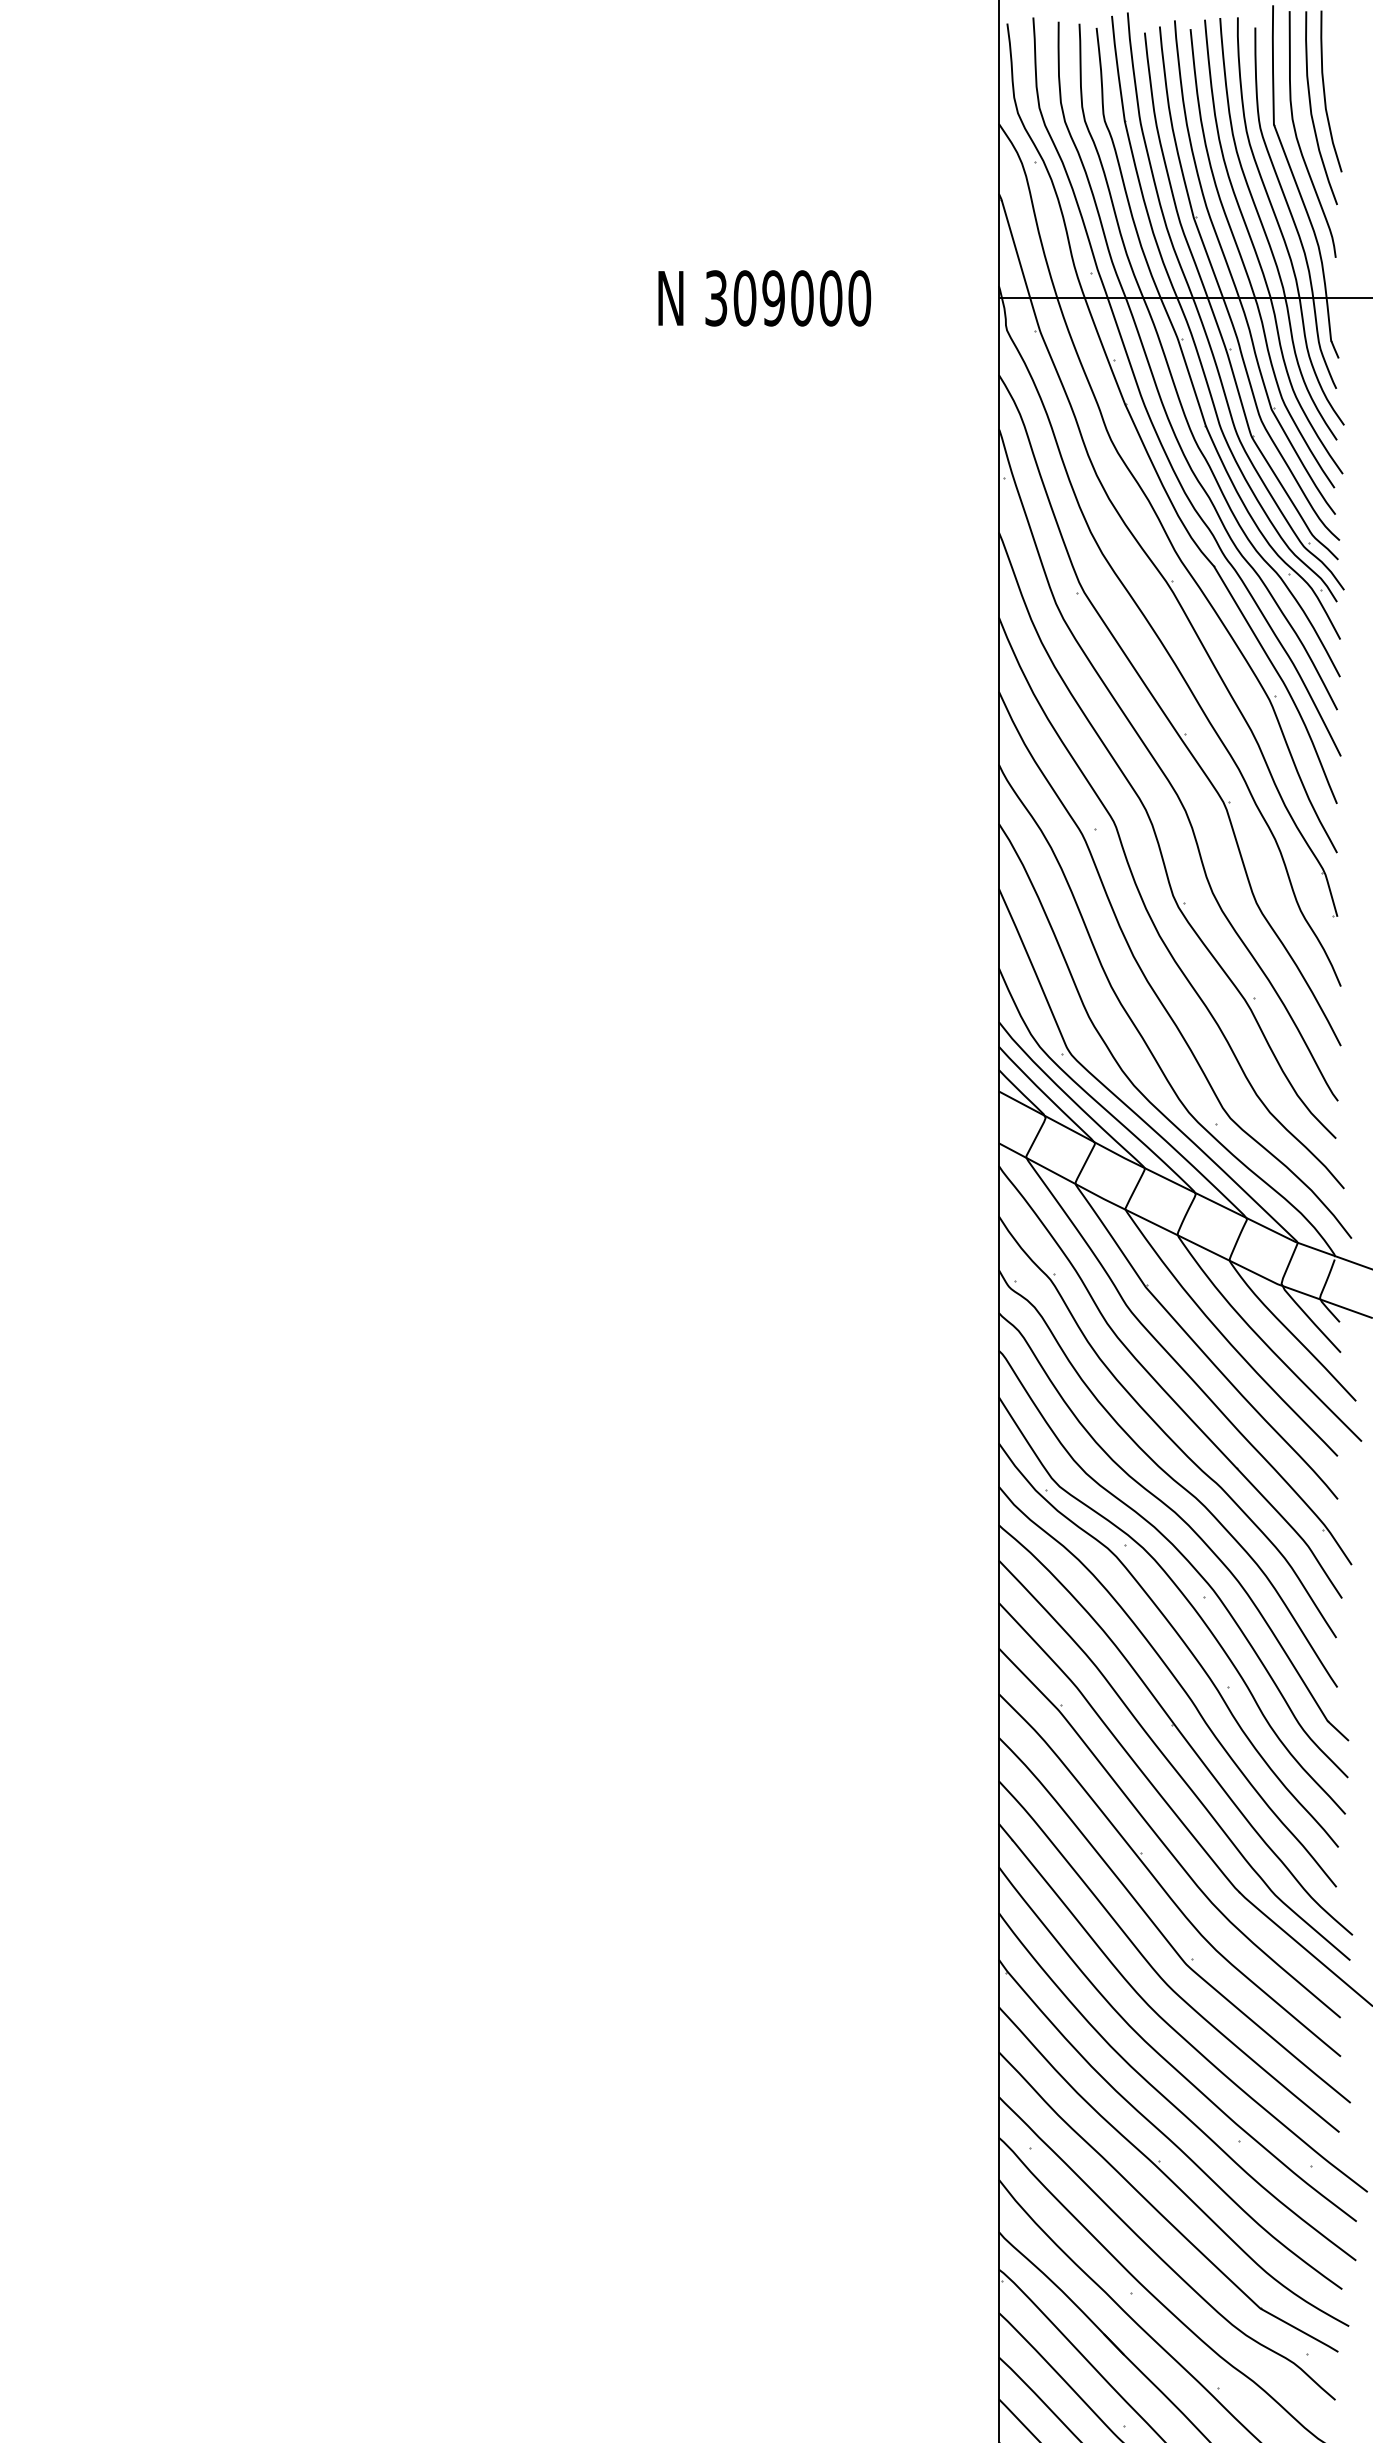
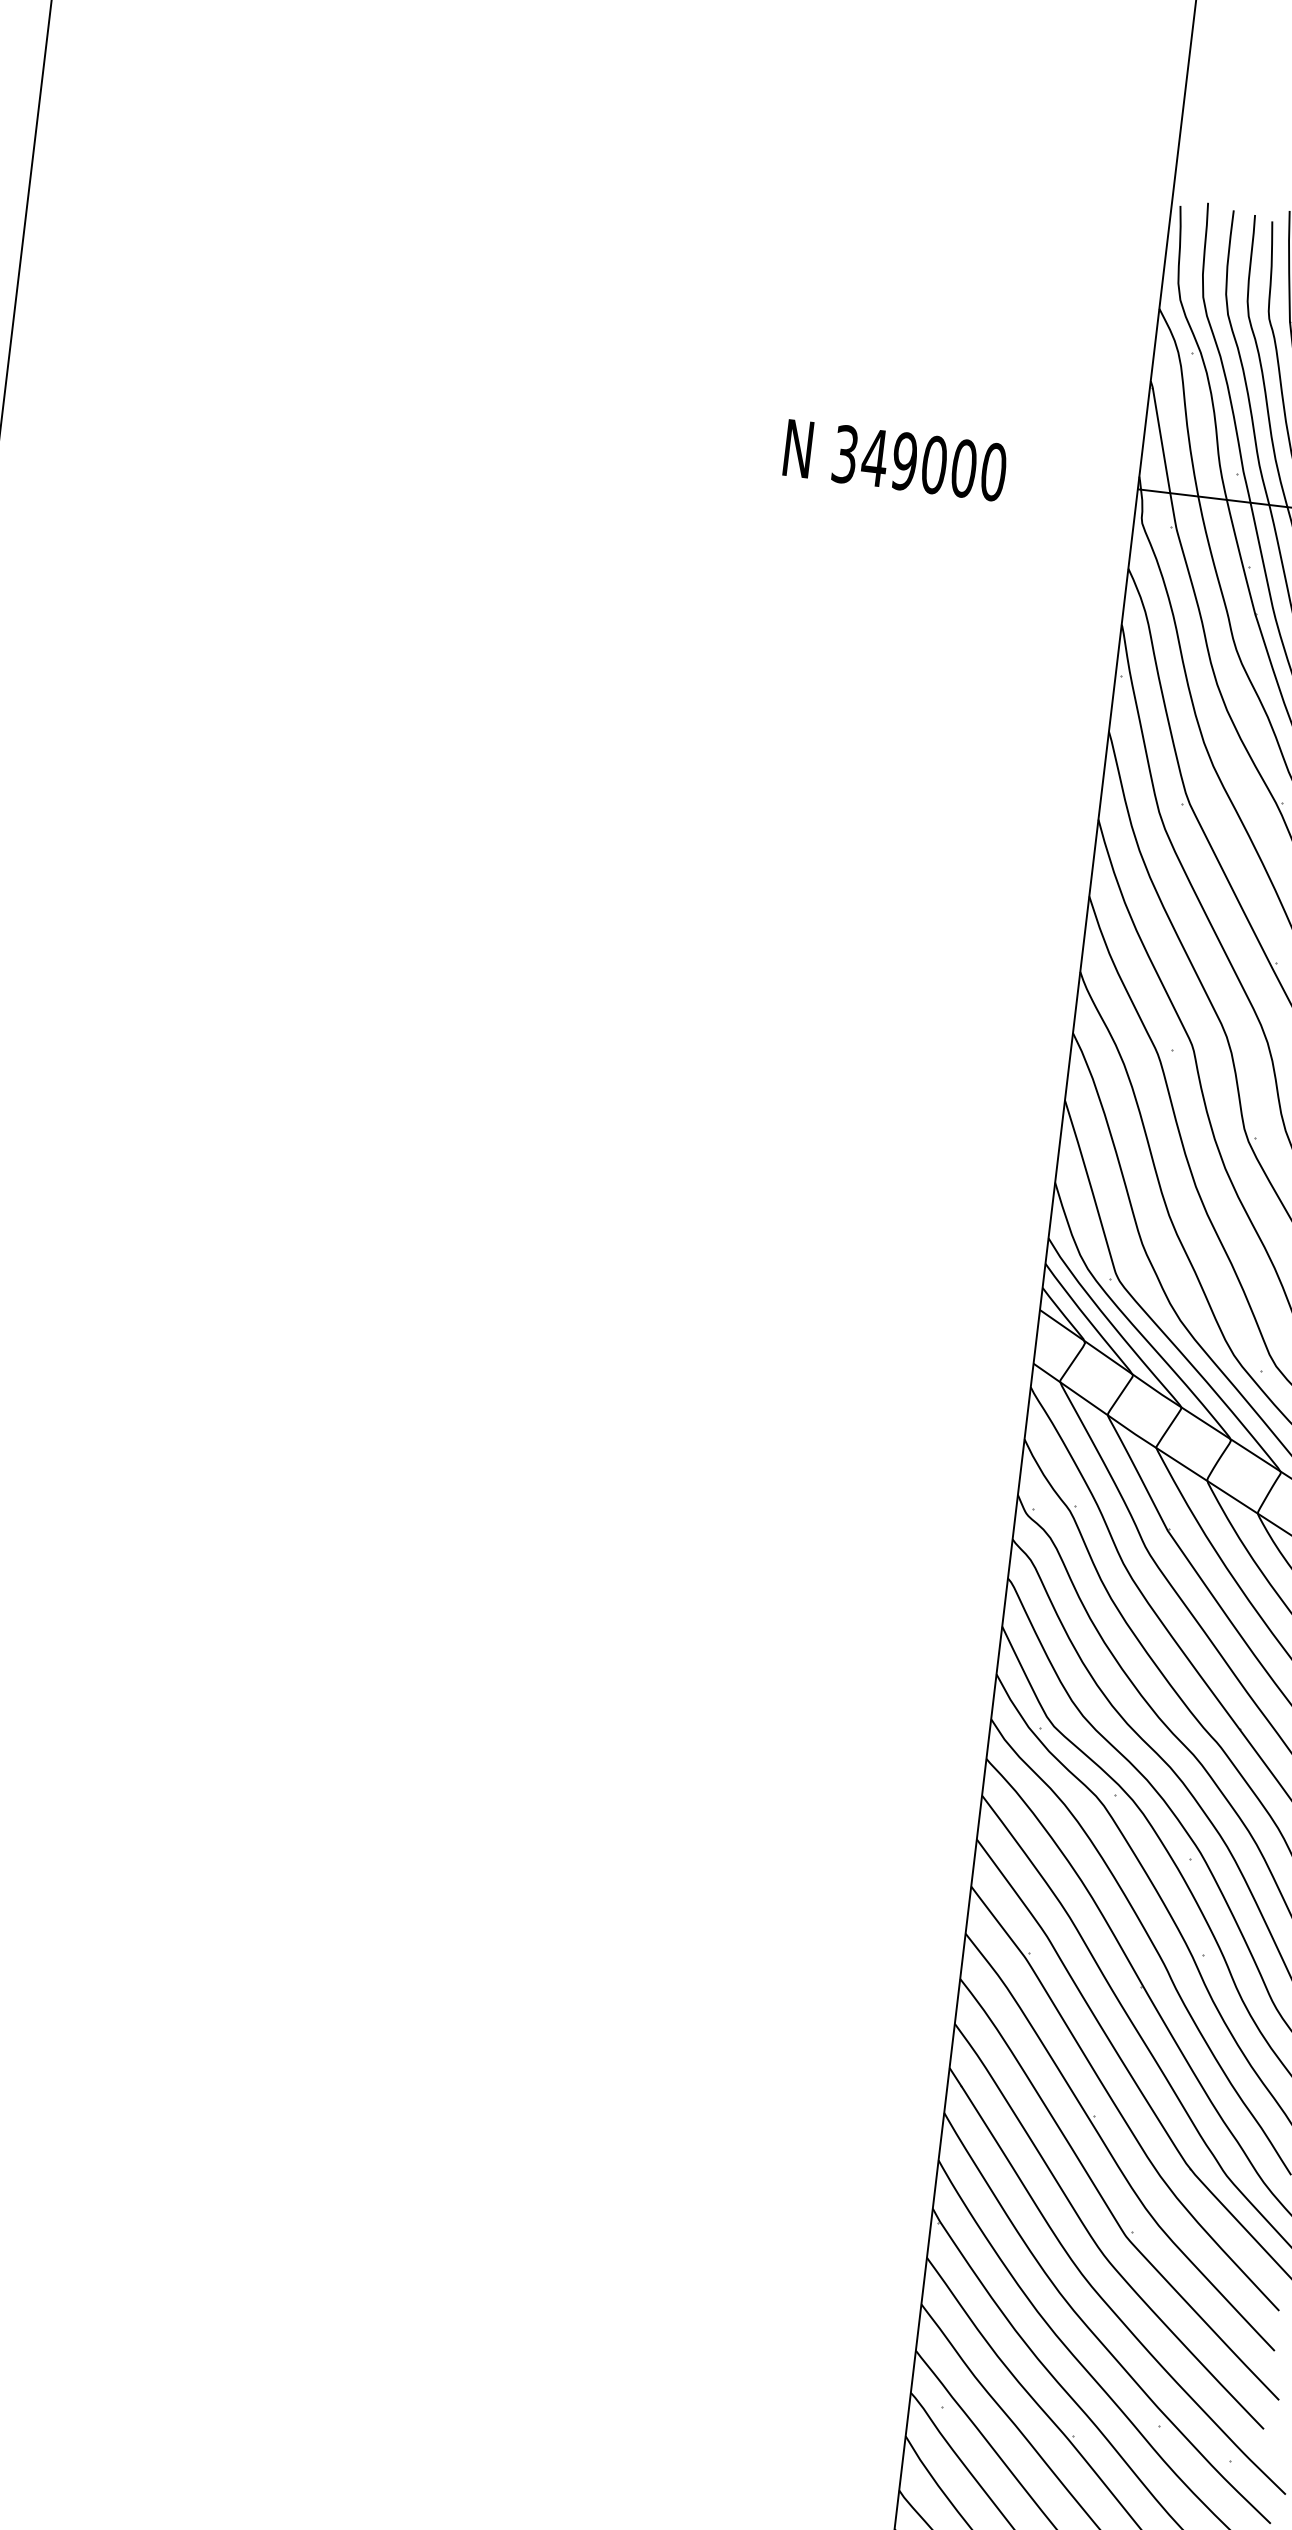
text: (744, 298) -> (874, 458), 309000 -> 349000

